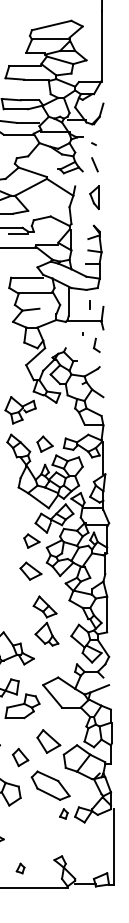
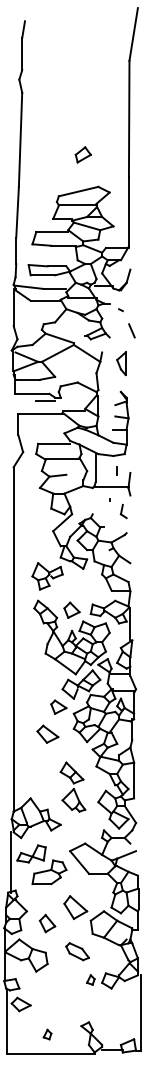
line: (94, 164) -> (131, 330), moved
part: (30, 570) -> (47, 733), moved
part: (50, 785) -> (77, 951), size x0.6

